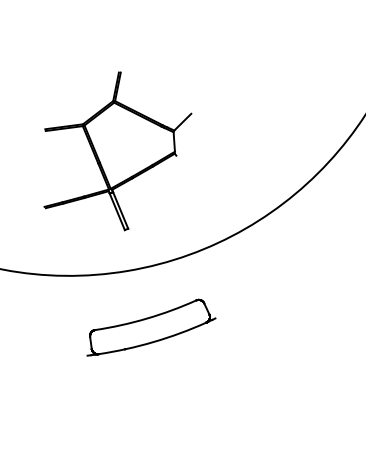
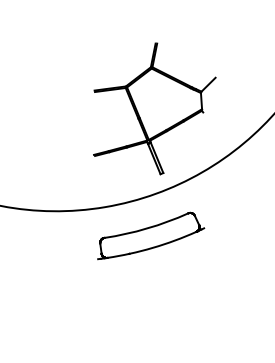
part: (117, 151) -> (154, 109), moved
part: (151, 327) -> (151, 235), moved

